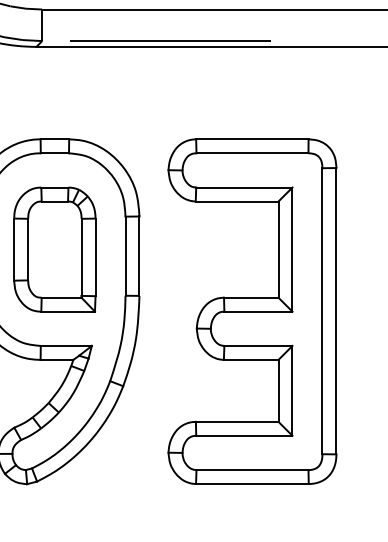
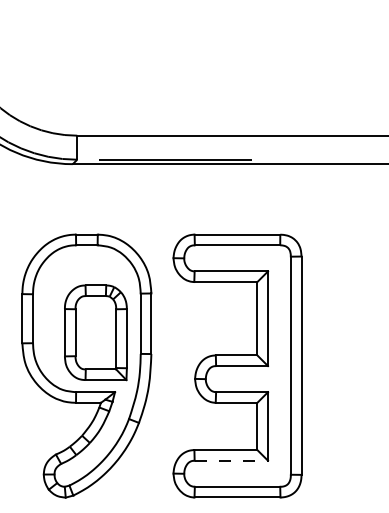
part: (54, 249) -> (95, 332), moved
line: (244, 435) -> (231, 460), solid -> dashed

